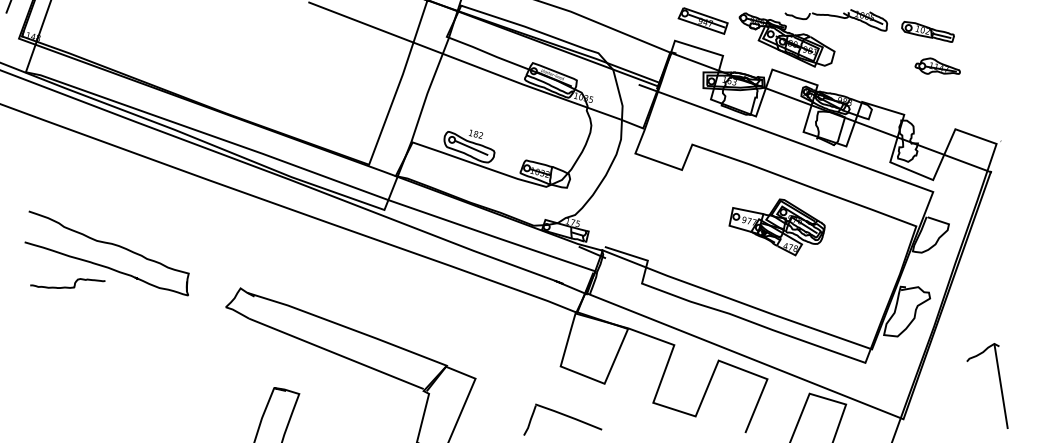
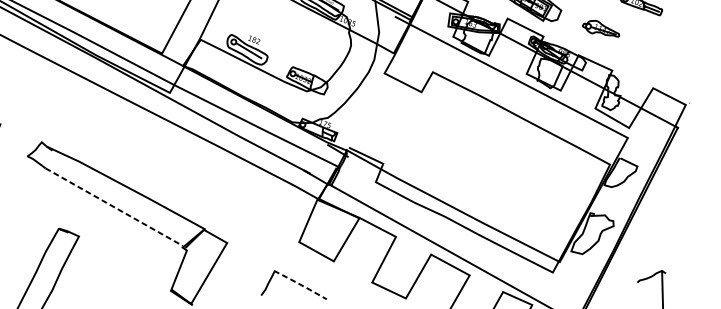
part: (937, 65) -> (601, 27), moved
part: (776, 227) -> (493, 150), removed
line: (335, 353) -> (113, 206), solid -> dashed
line: (568, 416) -> (300, 284), solid -> dashed

